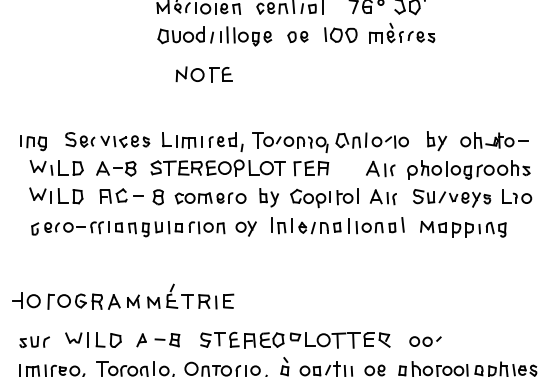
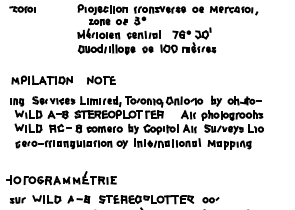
part: (204, 72) -> (101, 79), moved
part: (82, 99) -> (41, 80), added

